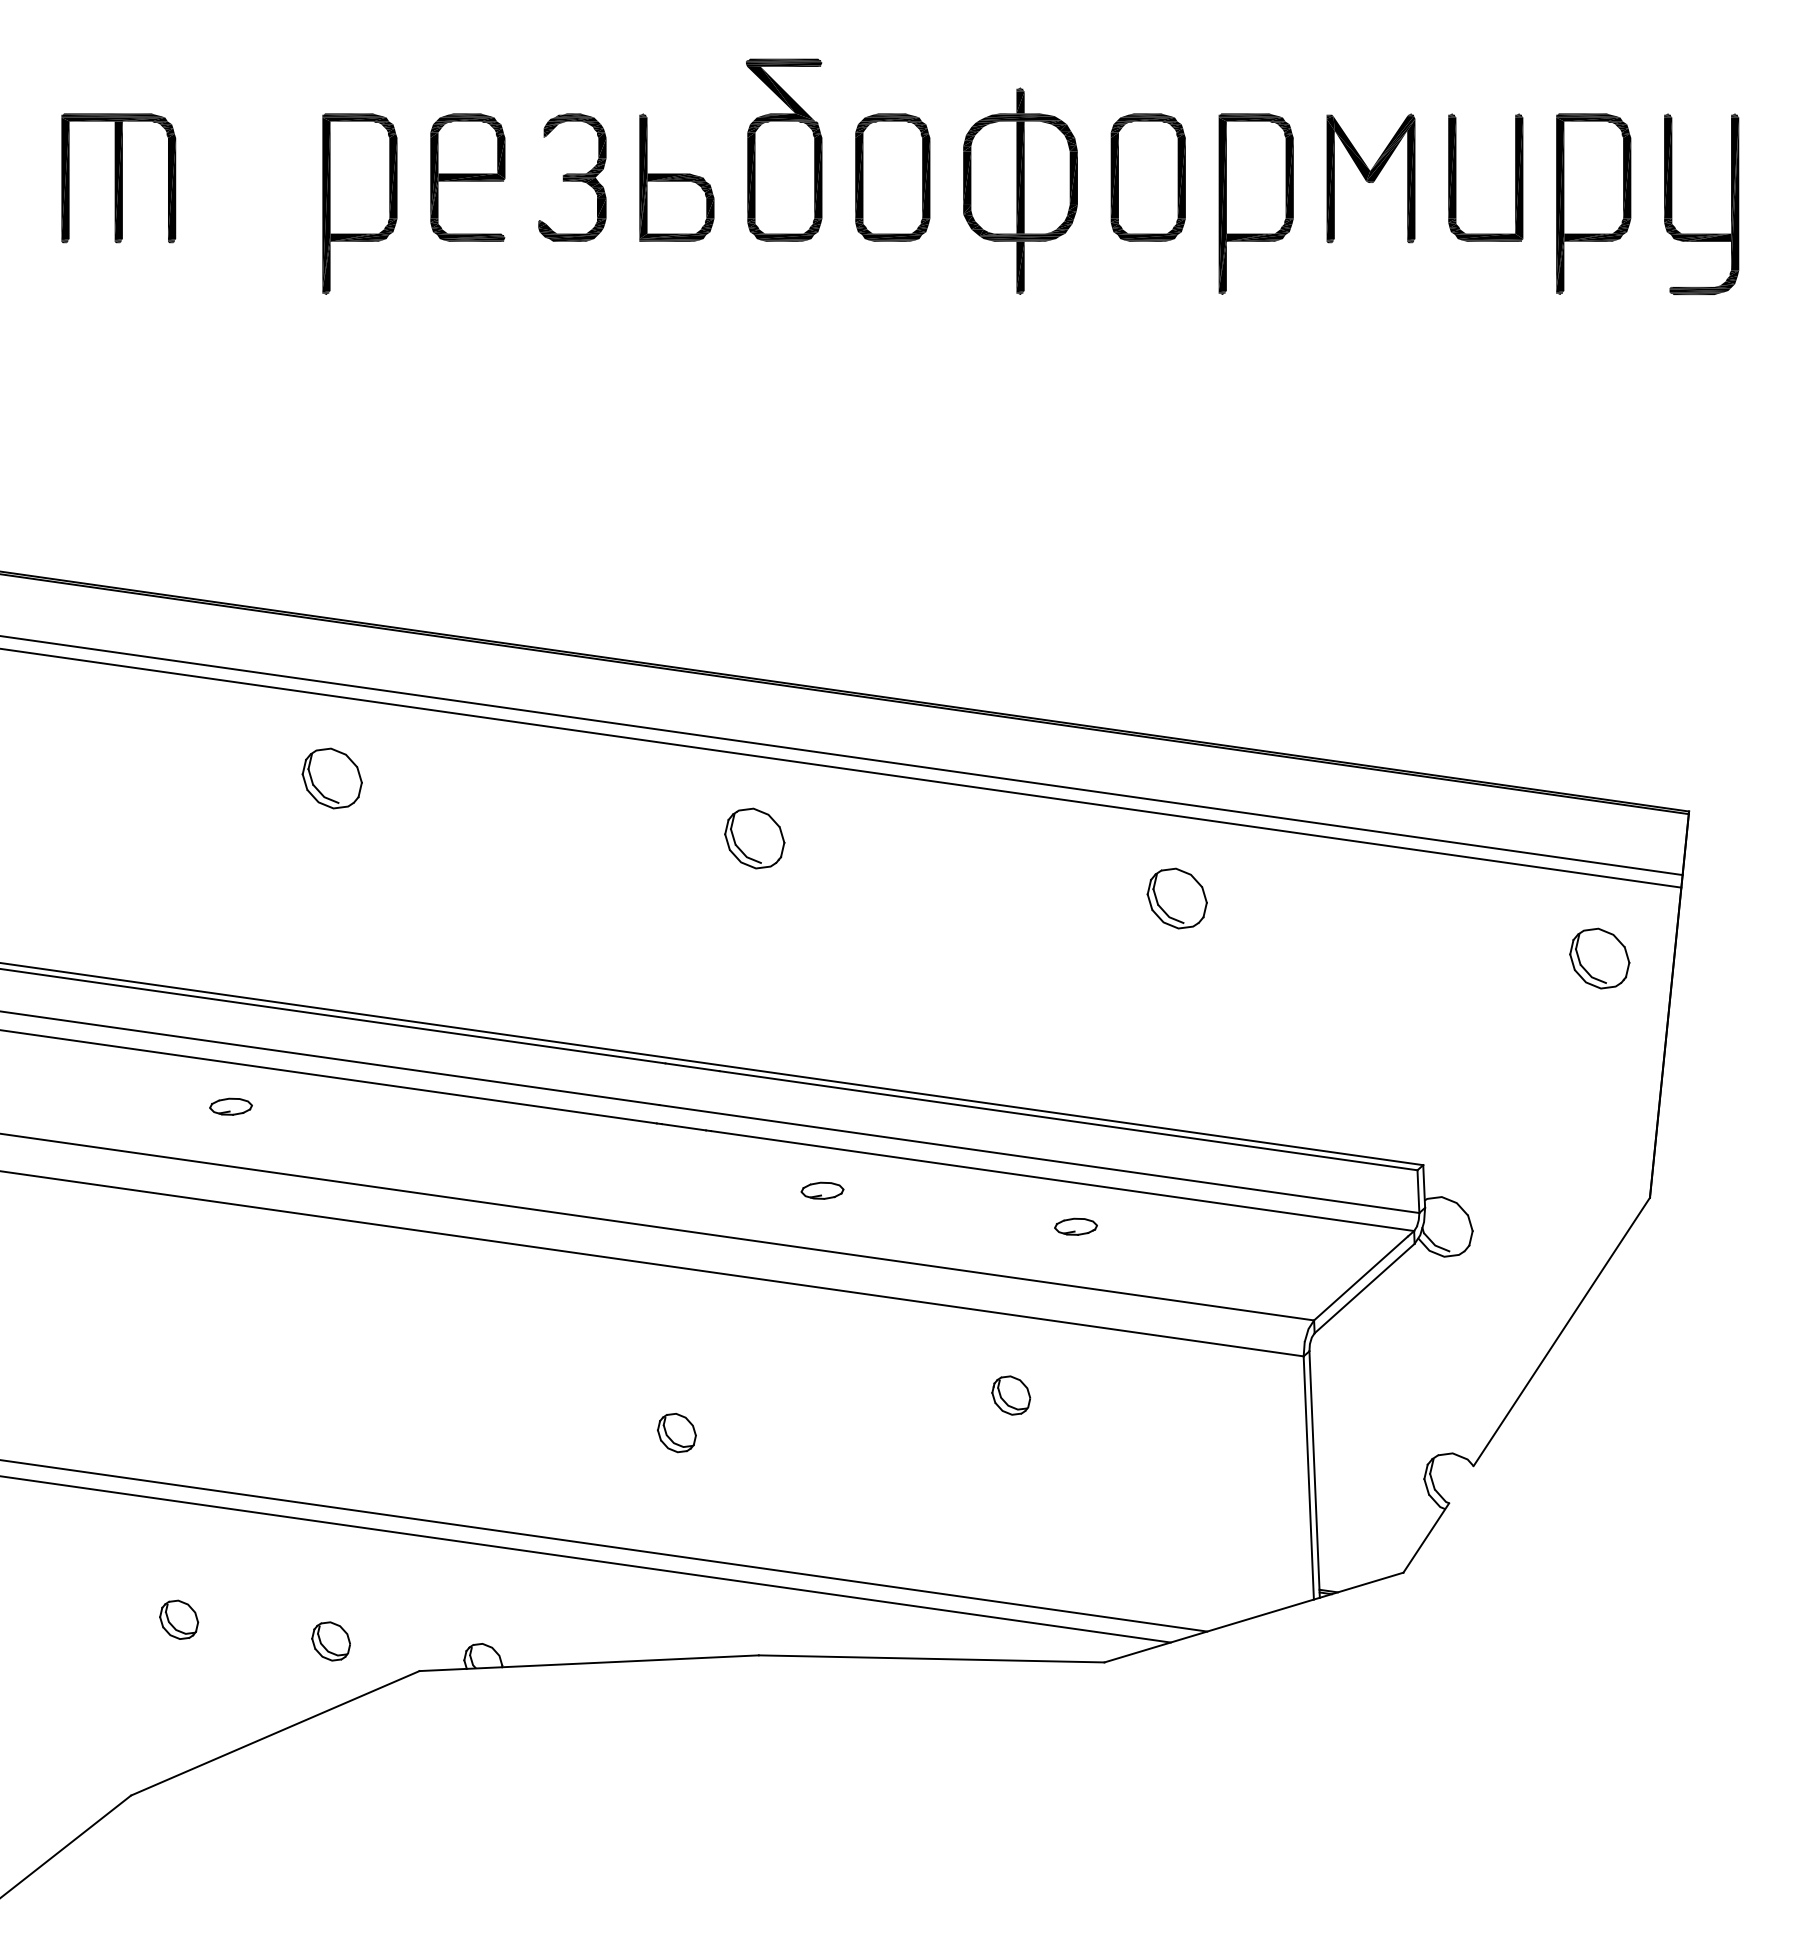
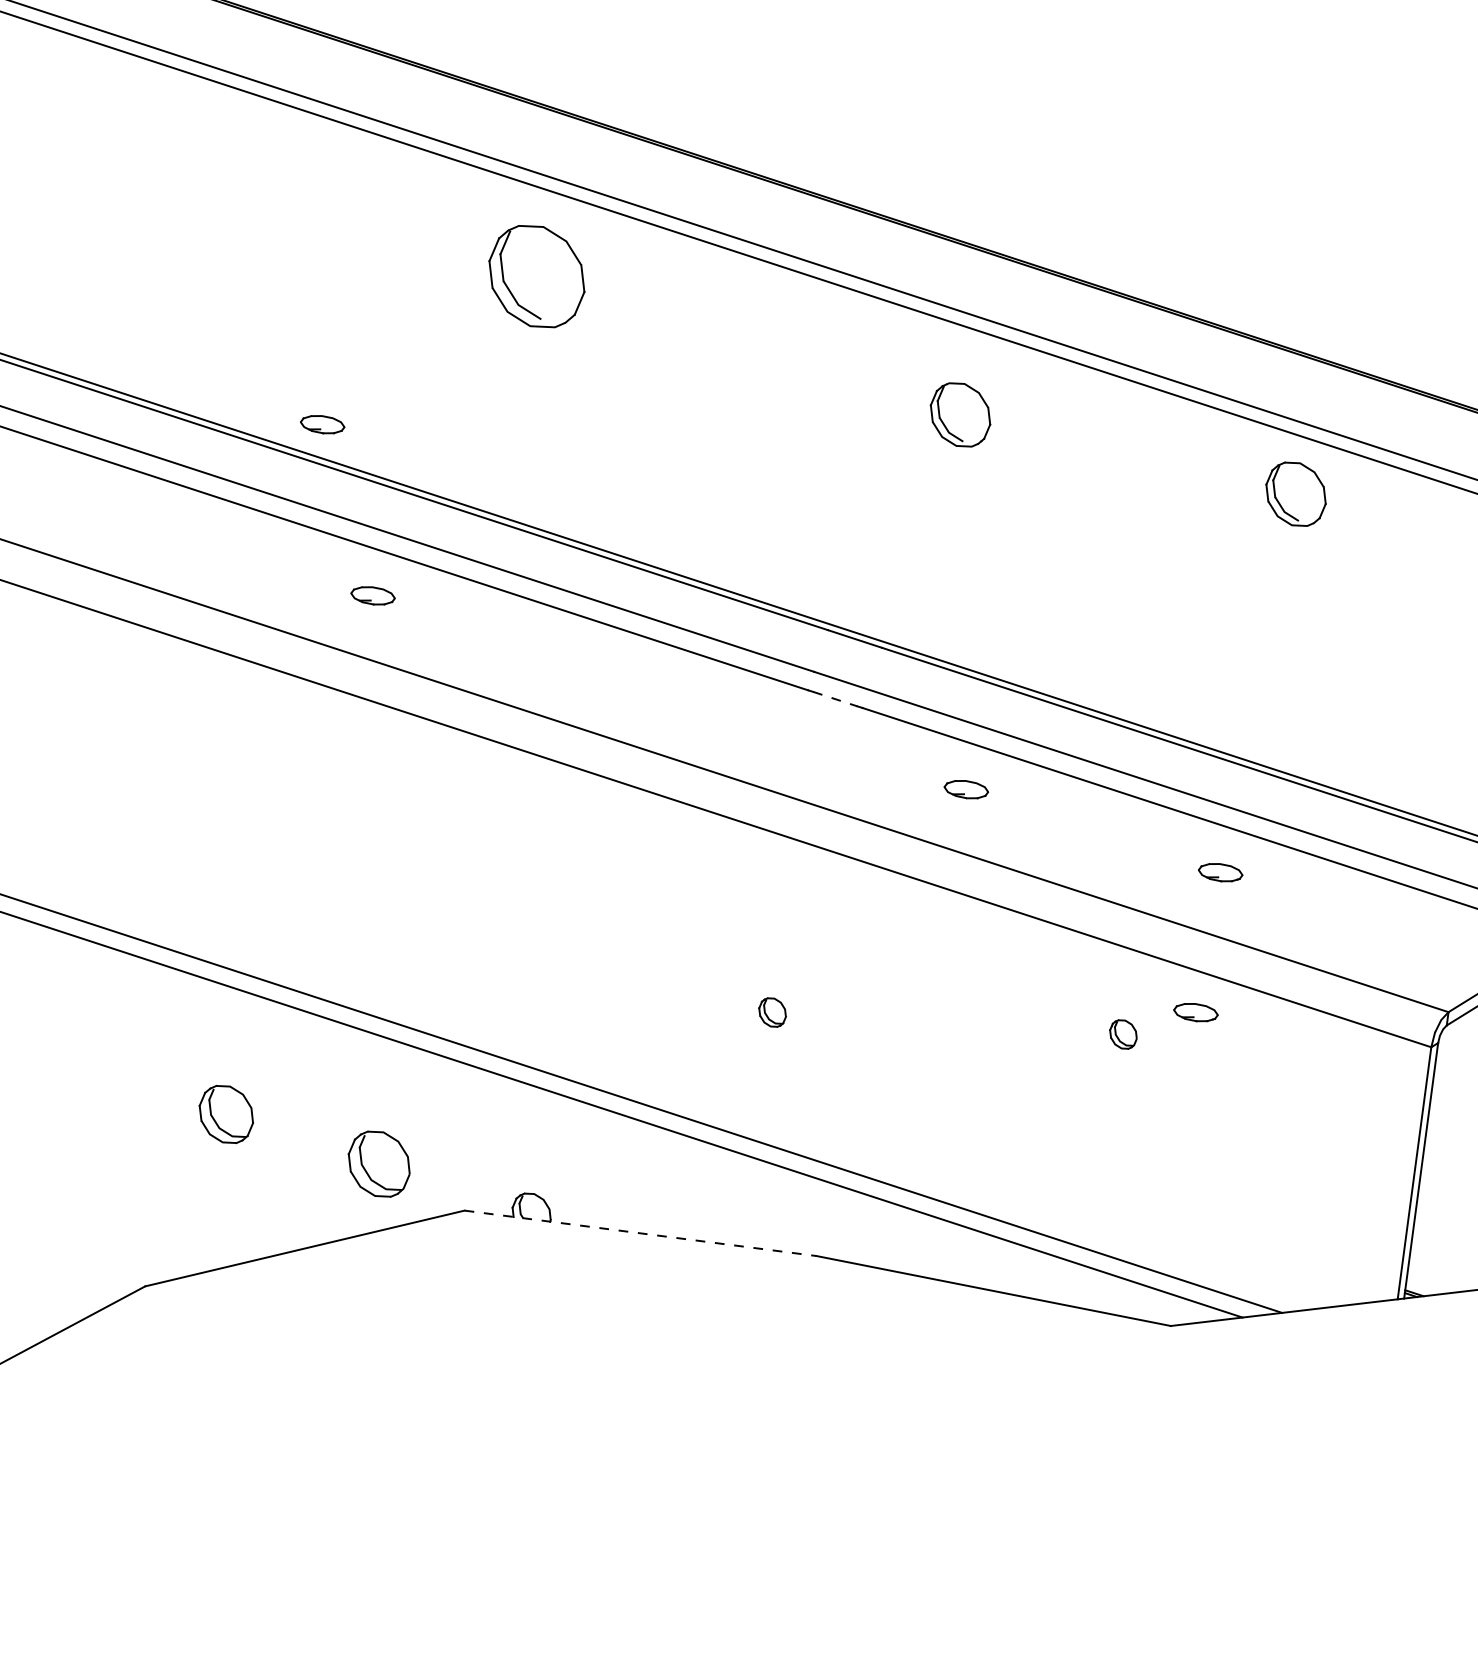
part: (331, 778) -> (535, 276), size x1.6
part: (1176, 898) -> (1295, 494), moved
part: (154, 953) -> (322, 424), added
line: (684, 1127) -> (835, 699), solid -> dashed
part: (1075, 1362) -> (1195, 1012), added
part: (1011, 1395) -> (1123, 1034), size x0.7
part: (676, 1433) -> (772, 1012), size x0.7
part: (179, 1619) -> (226, 1114), size x1.4
part: (330, 1641) -> (378, 1164), size x1.6
line: (589, 1663) -> (640, 1233), solid -> dashed

